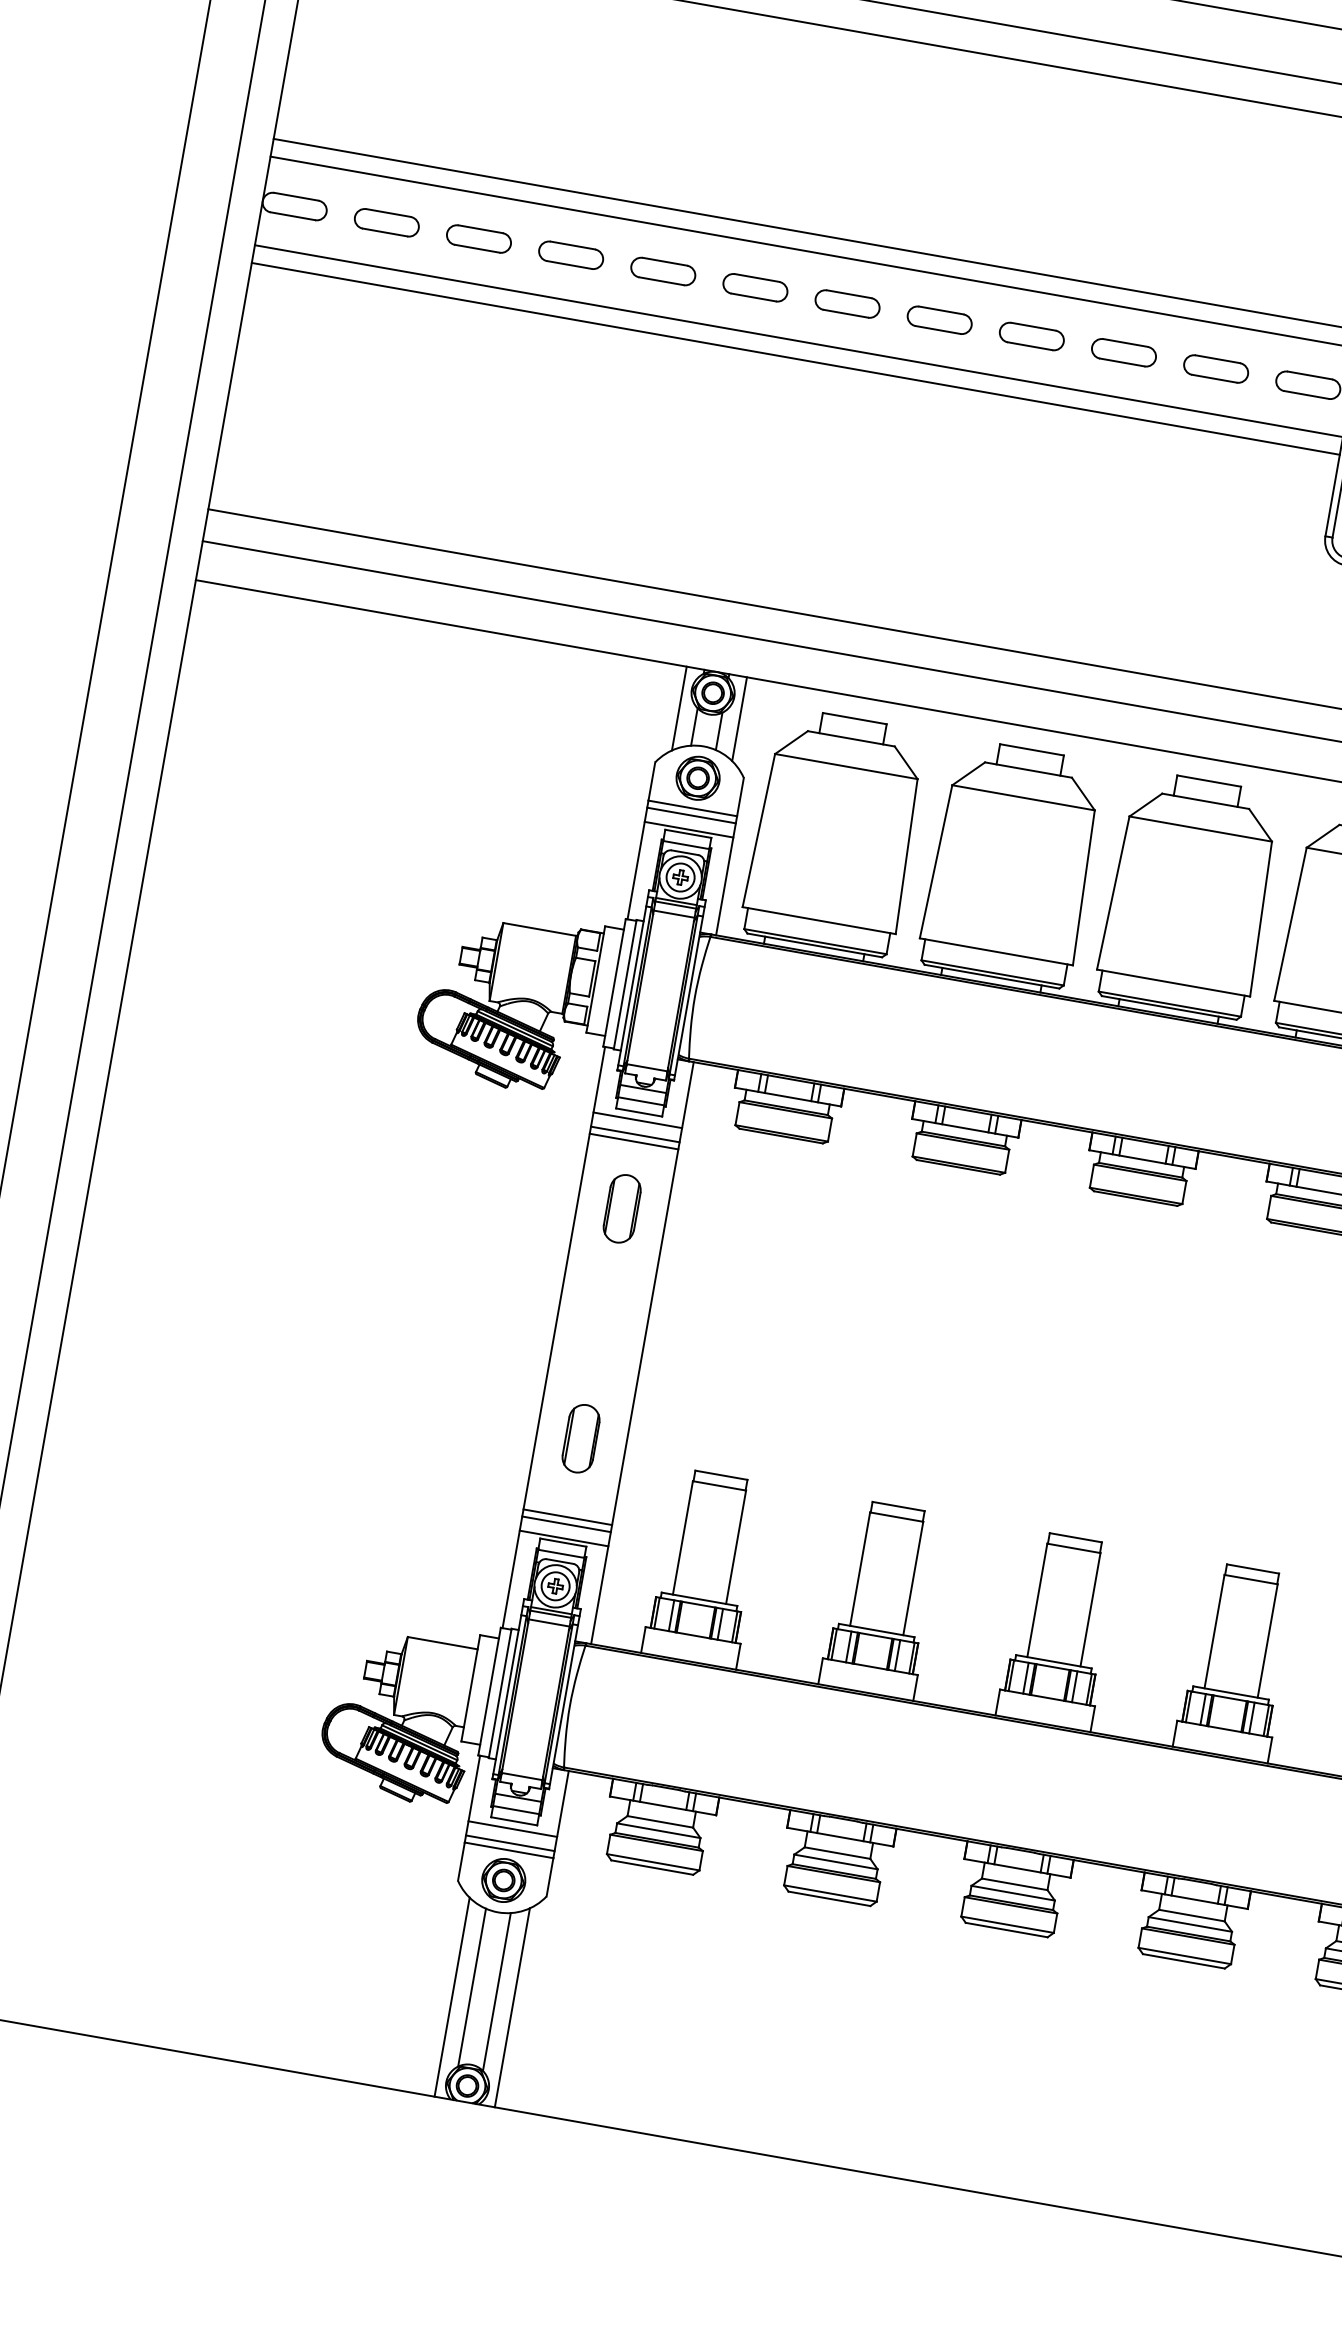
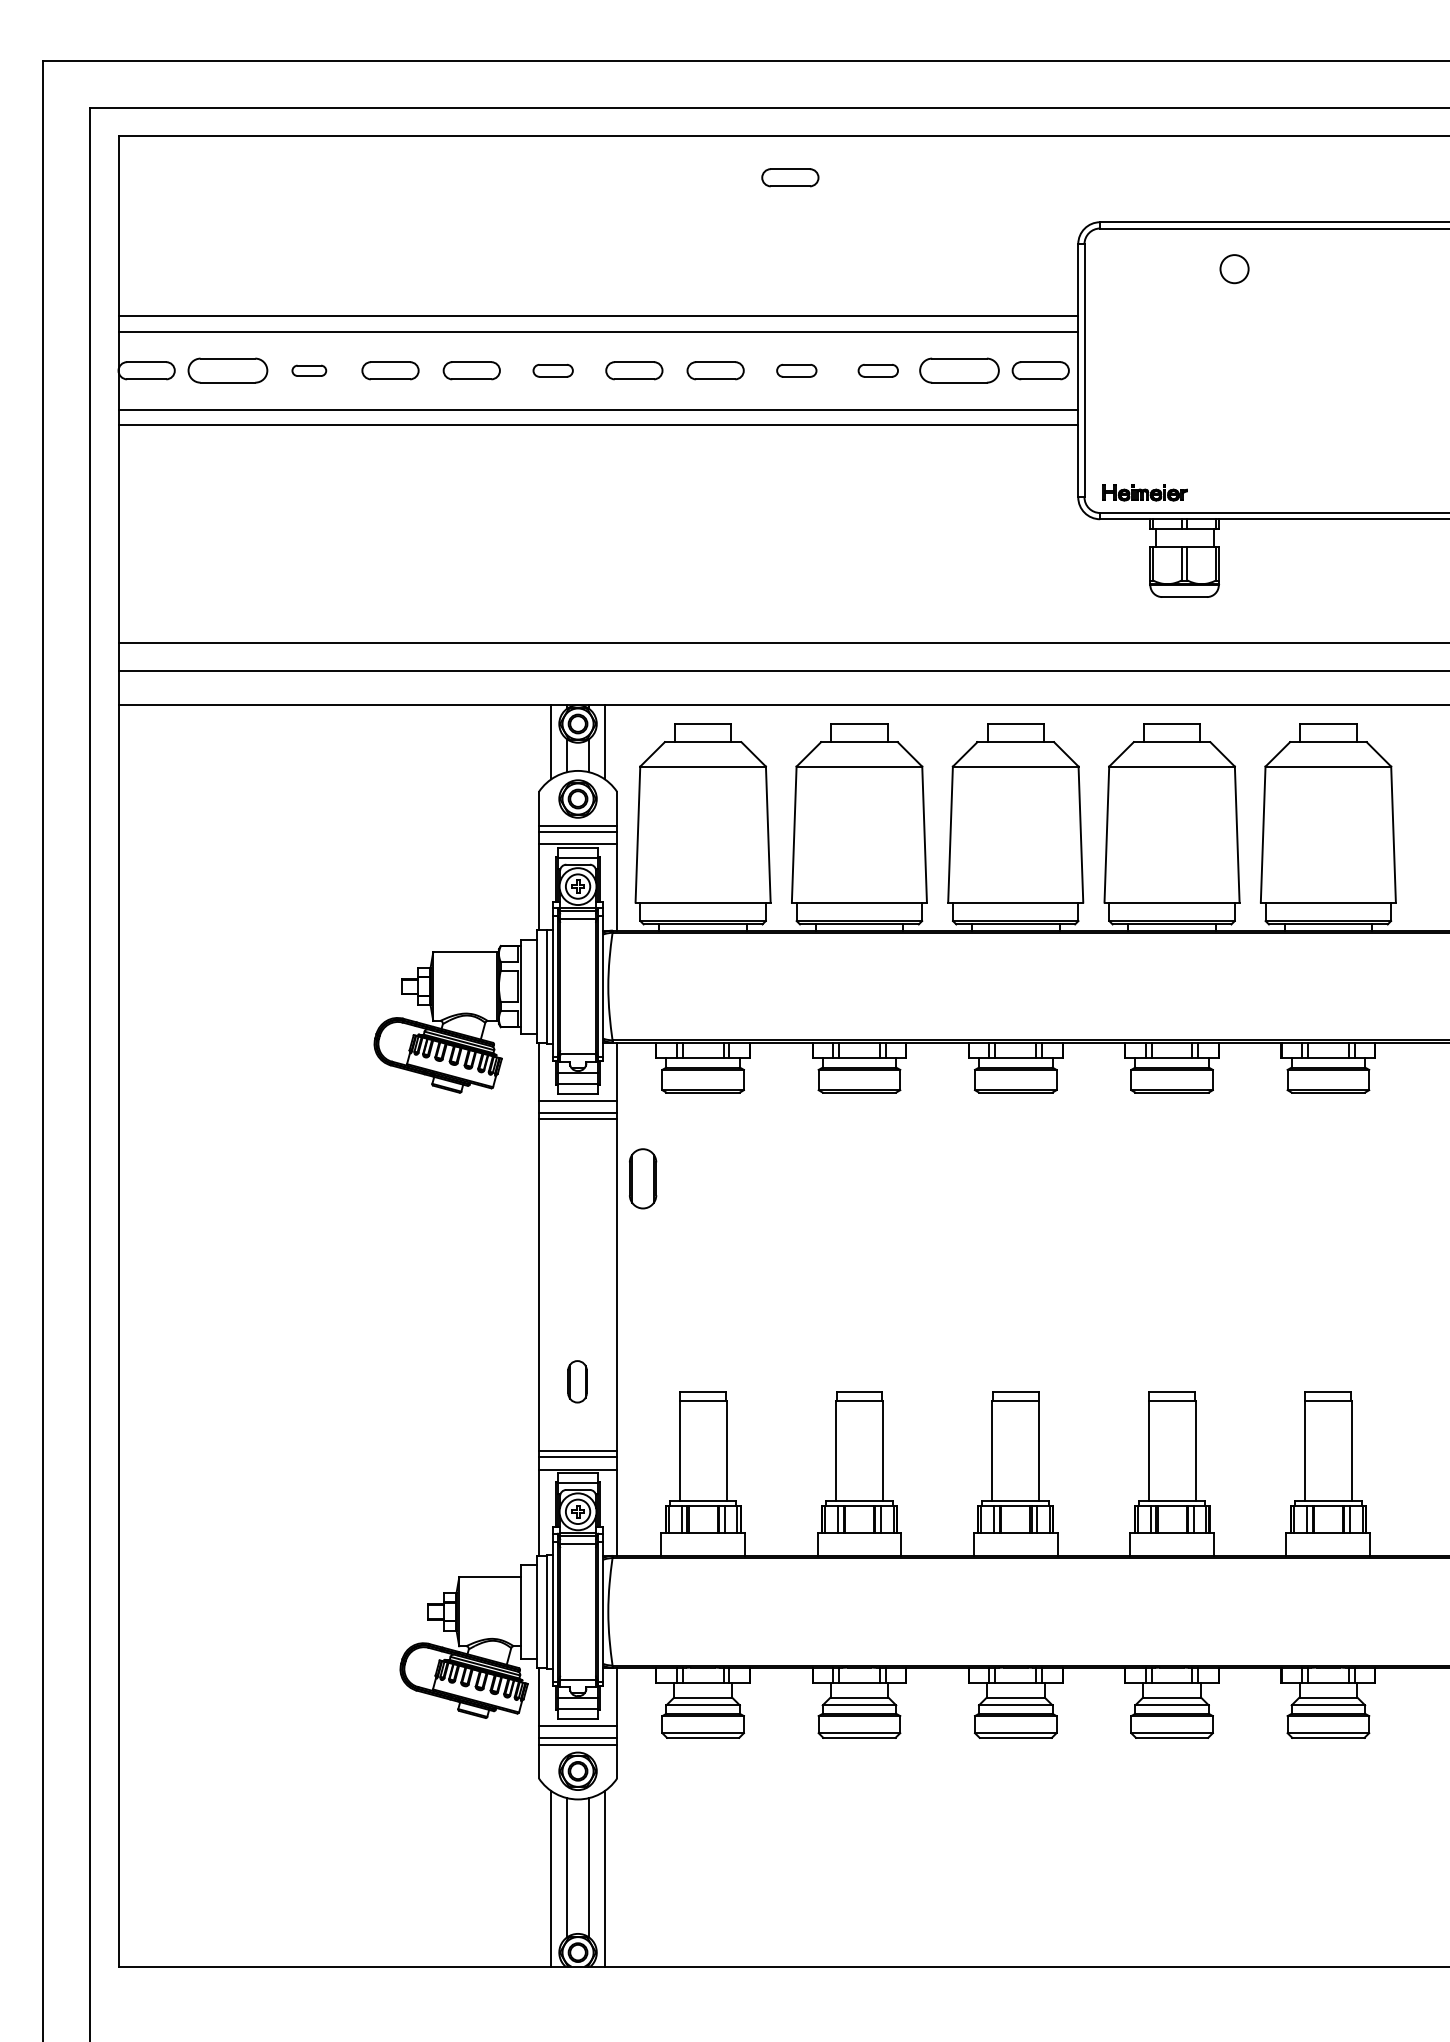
part: (1063, 116) -> (790, 177), added
part: (386, 222) -> (227, 370), size x1.4
part: (479, 238) -> (309, 370), size x0.6
part: (755, 287) -> (553, 370), size x0.7
part: (1031, 336) -> (796, 370), size x0.7
part: (1124, 352) -> (878, 370), size x0.7
part: (1216, 368) -> (959, 370), size x1.4
part: (622, 1208) -> (643, 1178), moved
part: (581, 1438) -> (577, 1381), size x0.7

